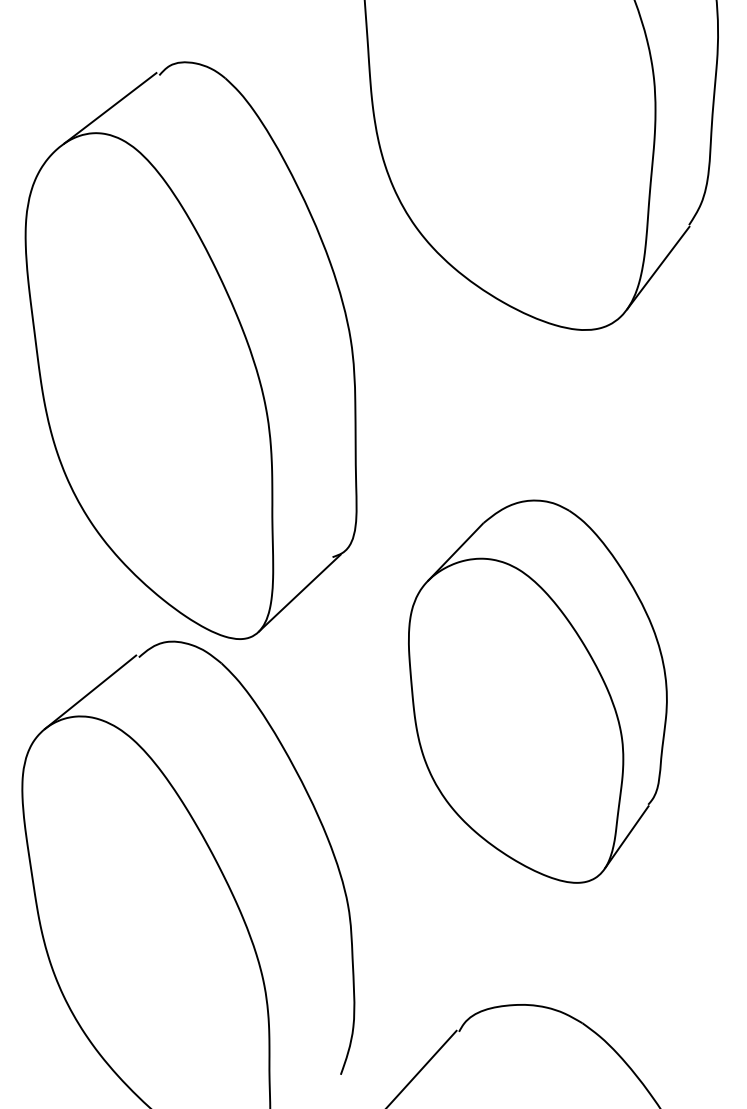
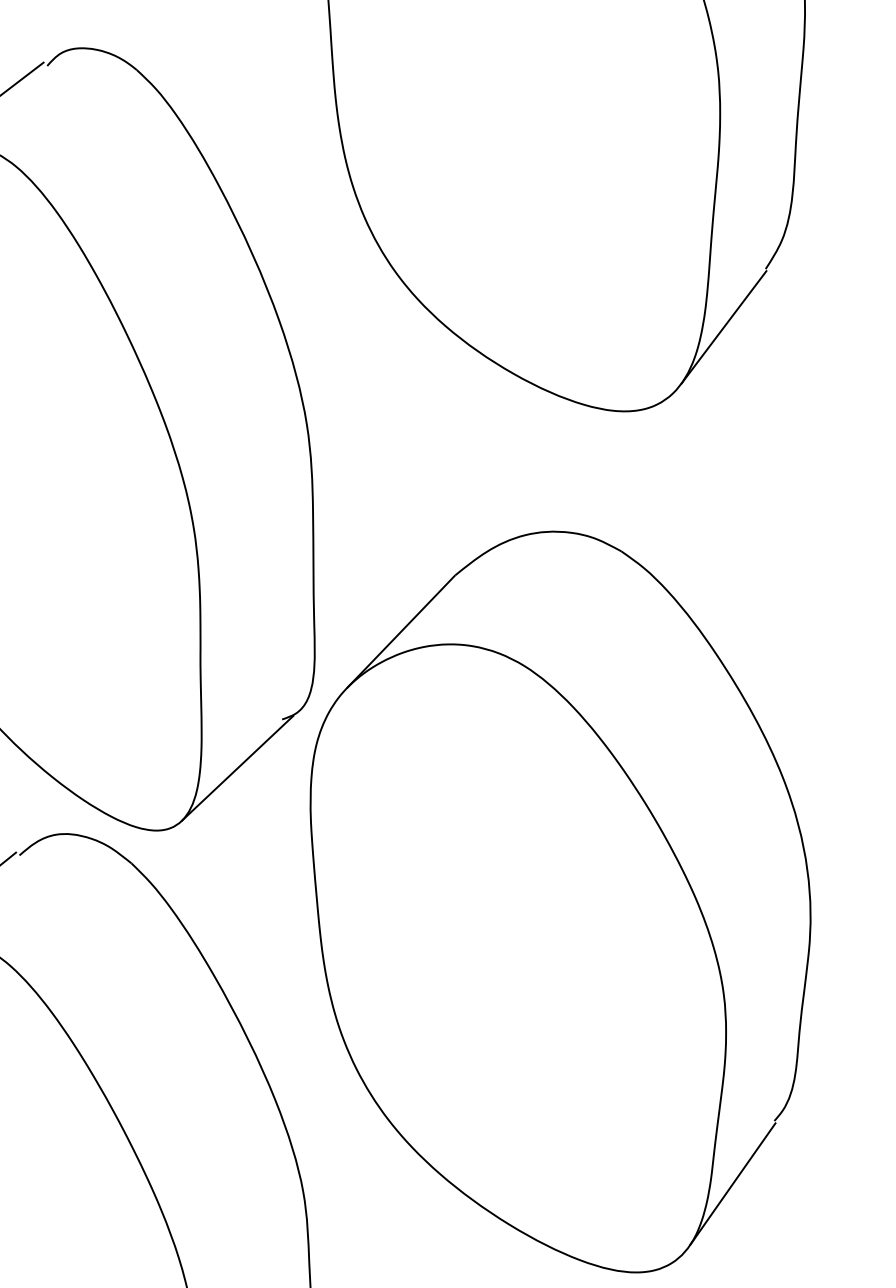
part: (537, 691) -> (560, 901), size x1.43

